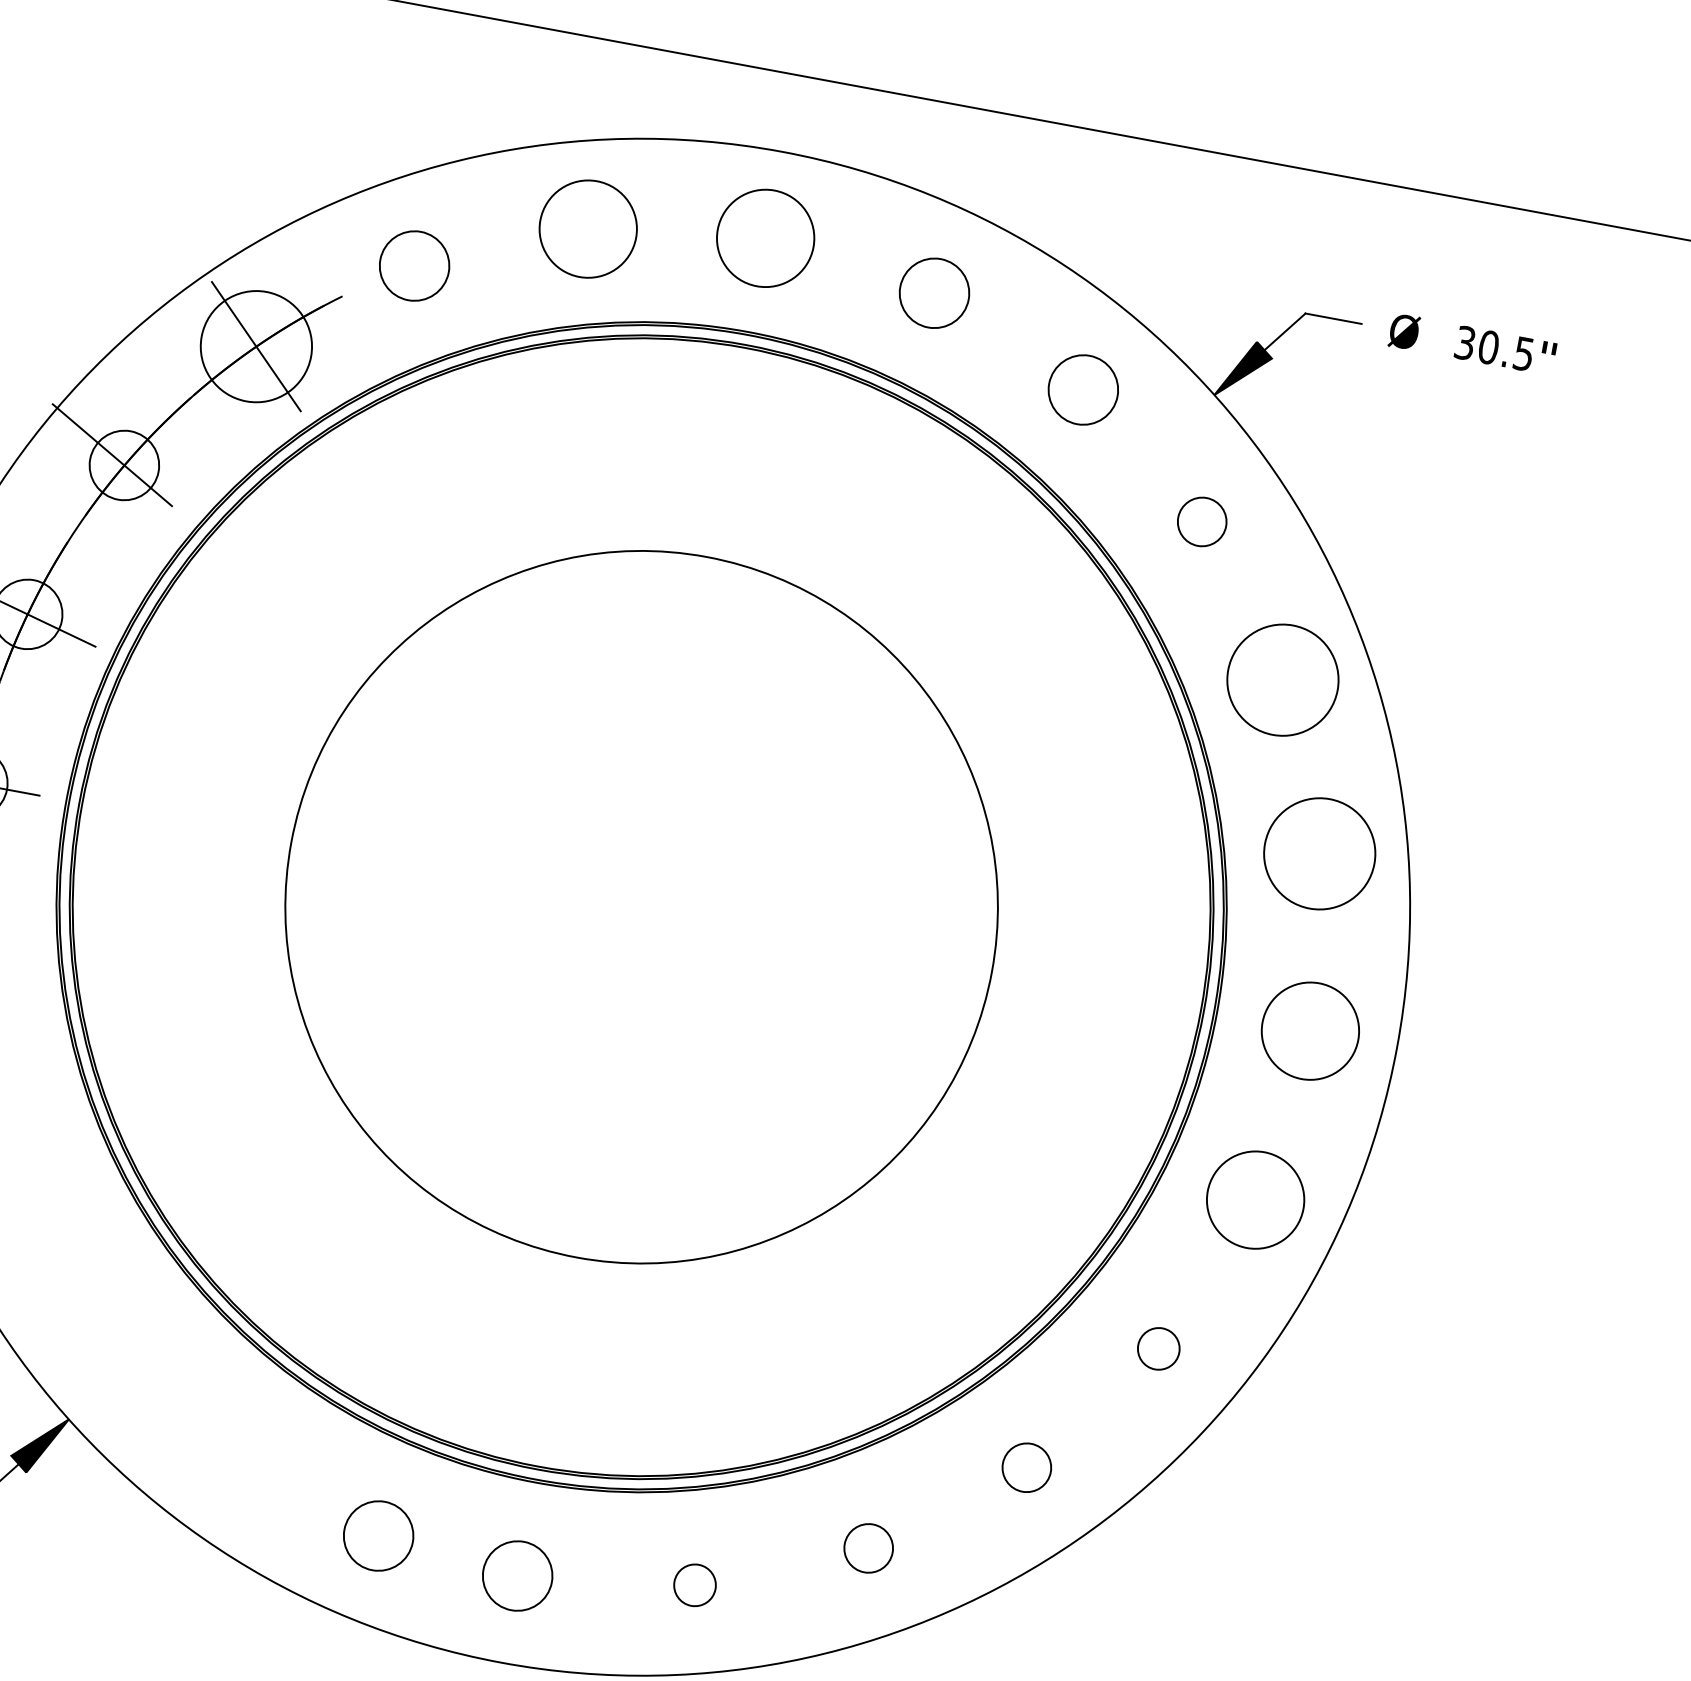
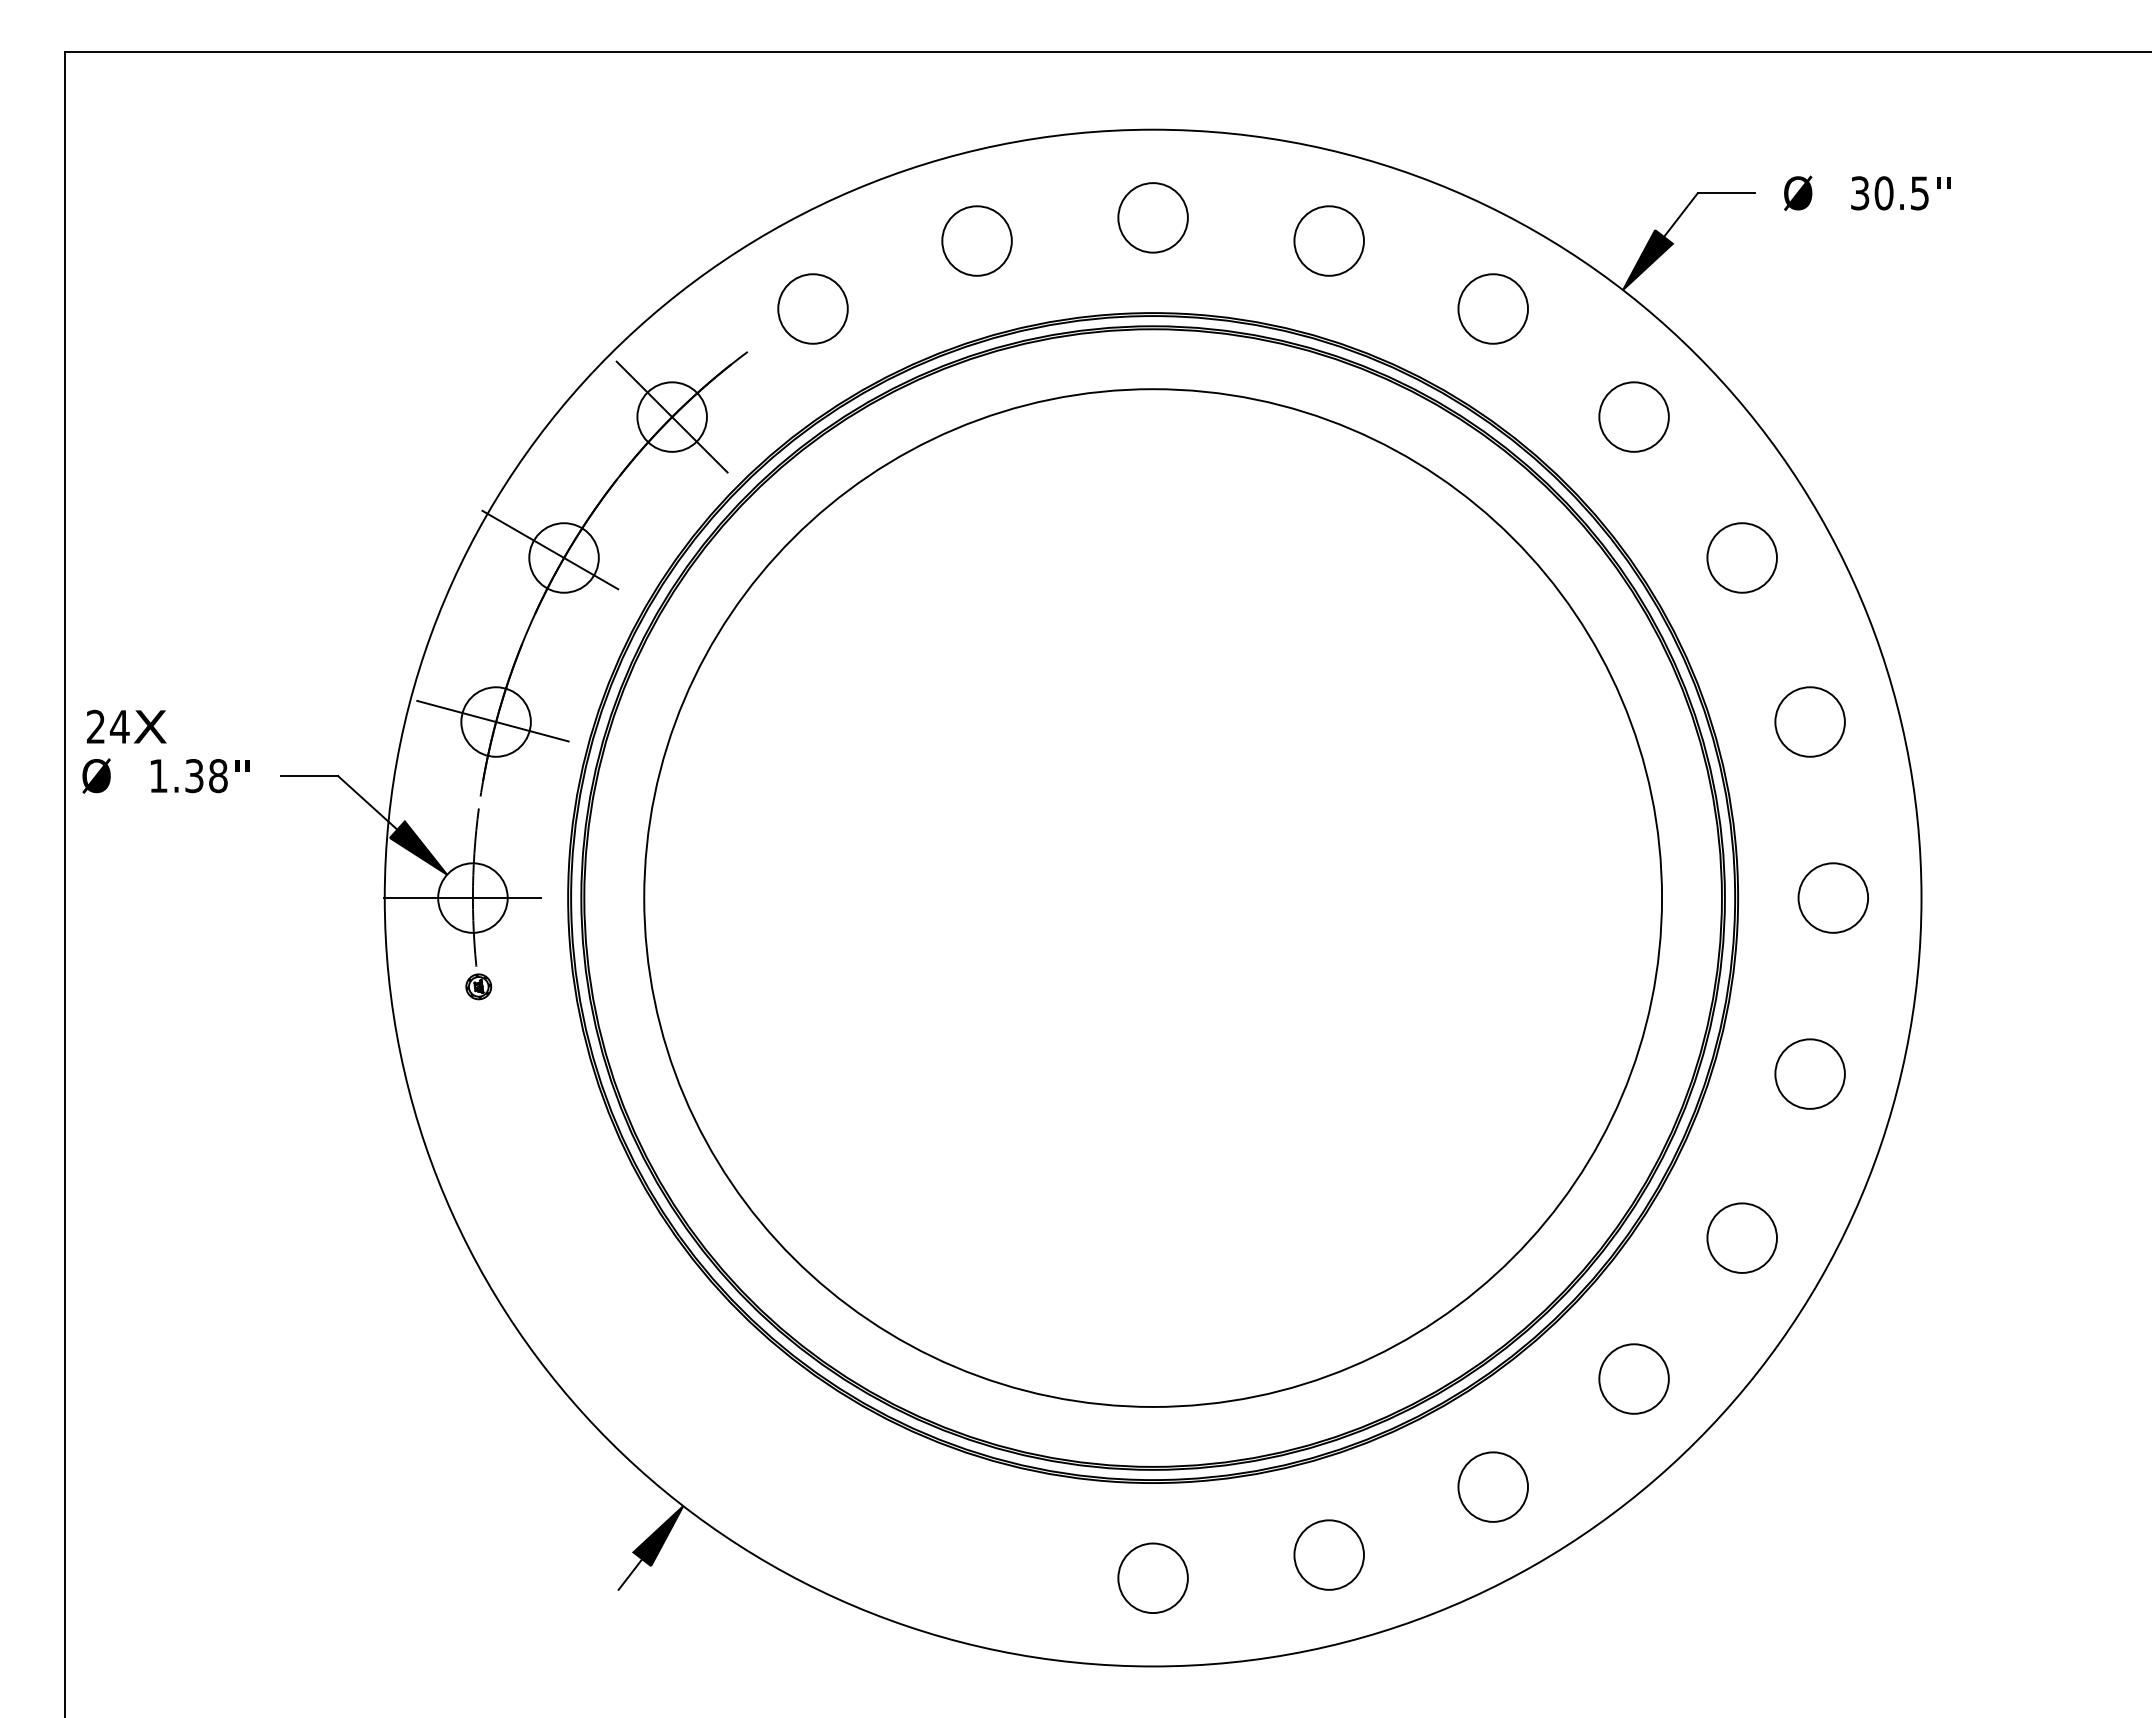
circle: (587, 228) -> (976, 240), size x0.71
circle: (765, 237) -> (1152, 217), size x0.71
circle: (255, 345) -> (671, 416), size x0.62
circle: (1201, 521) -> (1633, 416), size x1.43
circle: (1282, 679) -> (1741, 557), size x0.62
circle: (1319, 853) -> (1809, 721), size x0.62
circle: (642, 906) -> (1153, 897), size x1.43
circle: (1310, 1030) -> (1833, 897), size x0.71
circle: (1255, 1199) -> (1809, 1073), size x0.71
circle: (1158, 1348) -> (1741, 1237), size x1.67
circle: (1026, 1467) -> (1633, 1378), size x1.43
circle: (378, 1535) -> (1008, 1563), removed
circle: (869, 1547) -> (1493, 1486), size x1.43
circle: (694, 1584) -> (1328, 1554), size x1.67

